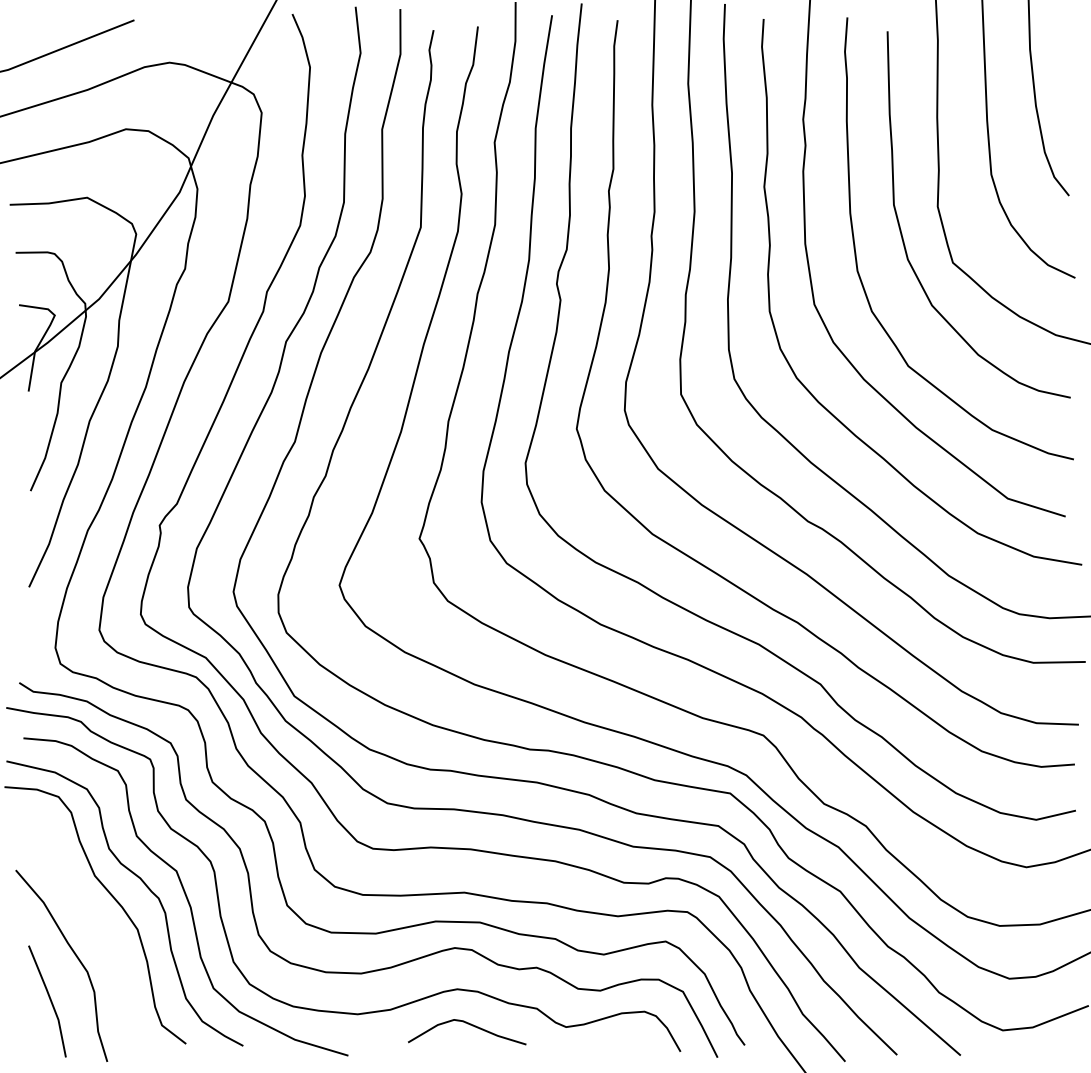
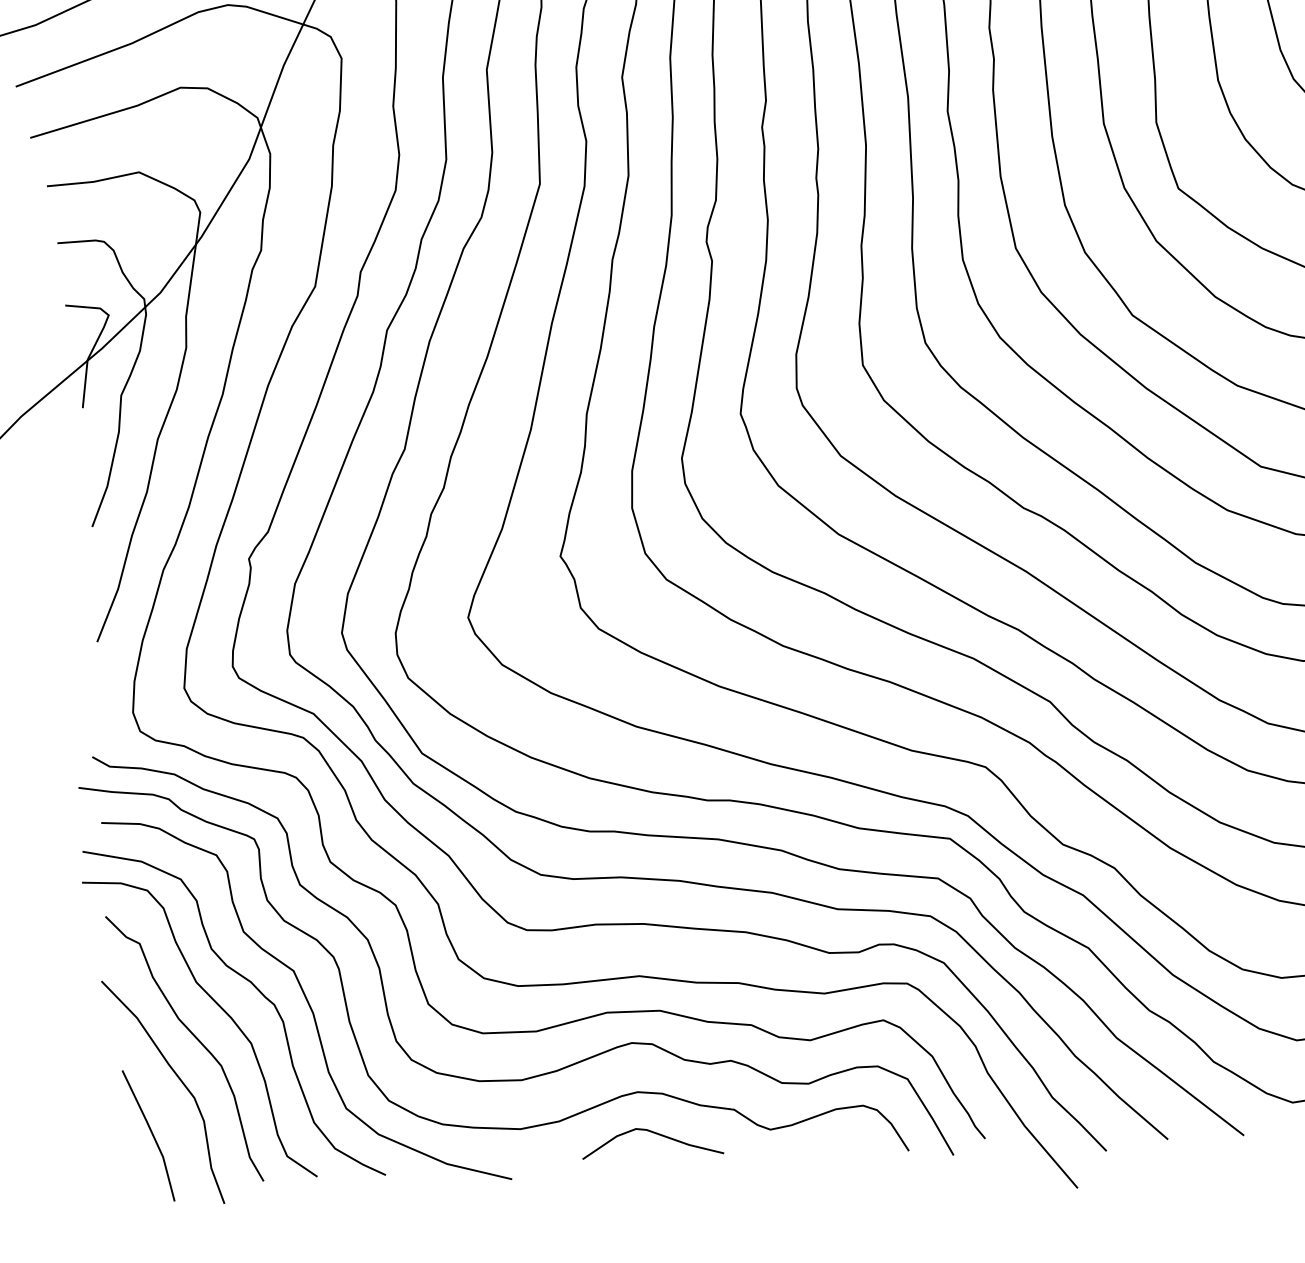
curve: (92, 924) -> (196, 1040), added

